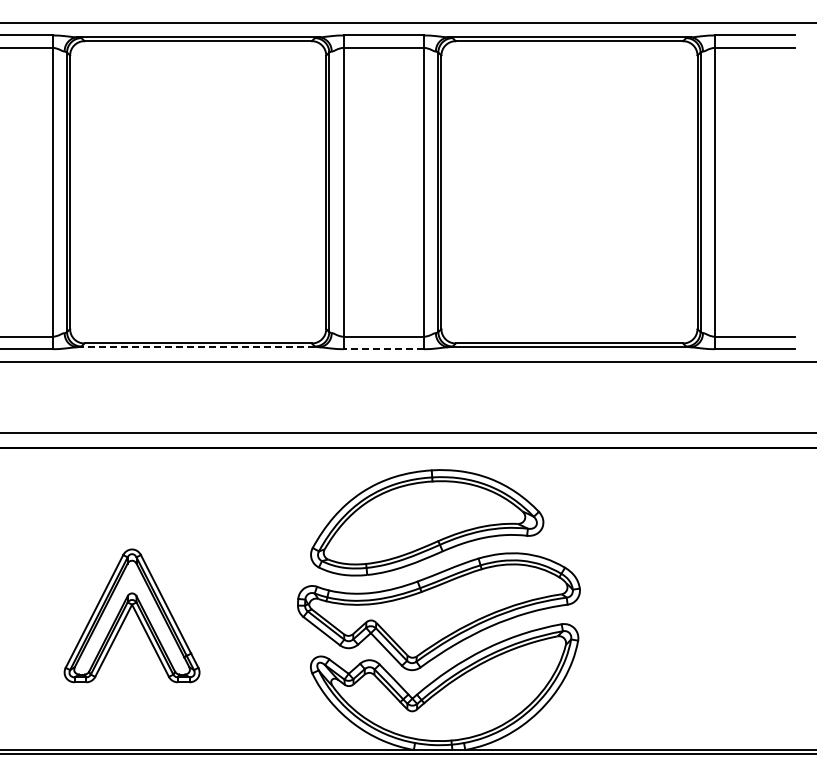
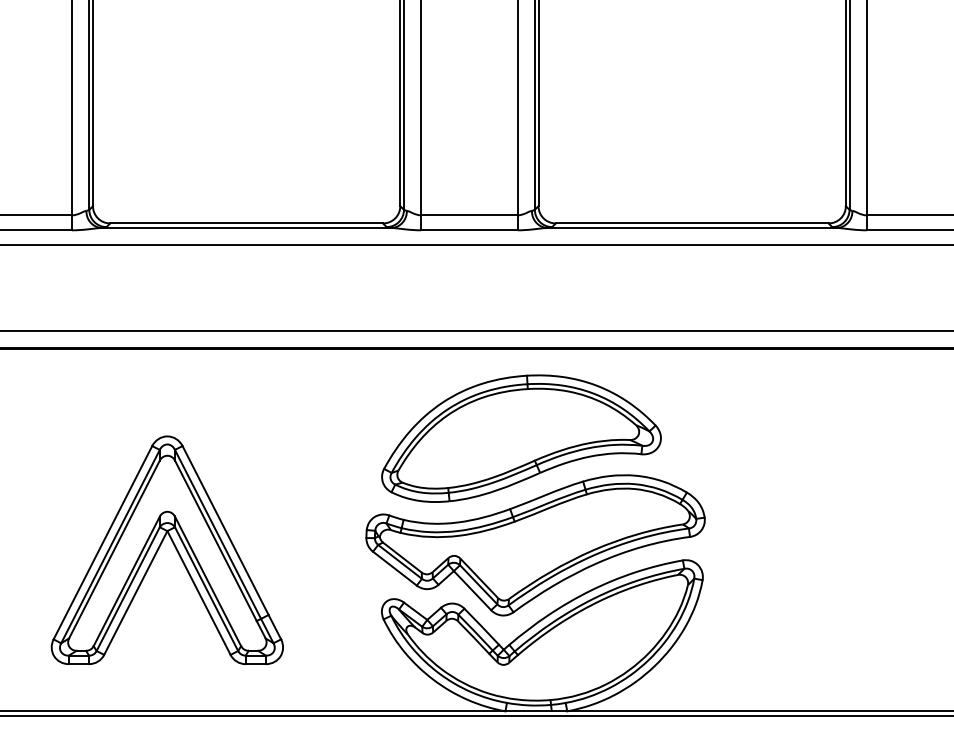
line: (198, 347) -> (247, 228), dashed -> solid
line: (383, 349) -> (469, 230), dashed -> solid
part: (131, 615) -> (166, 549), size x1.43

